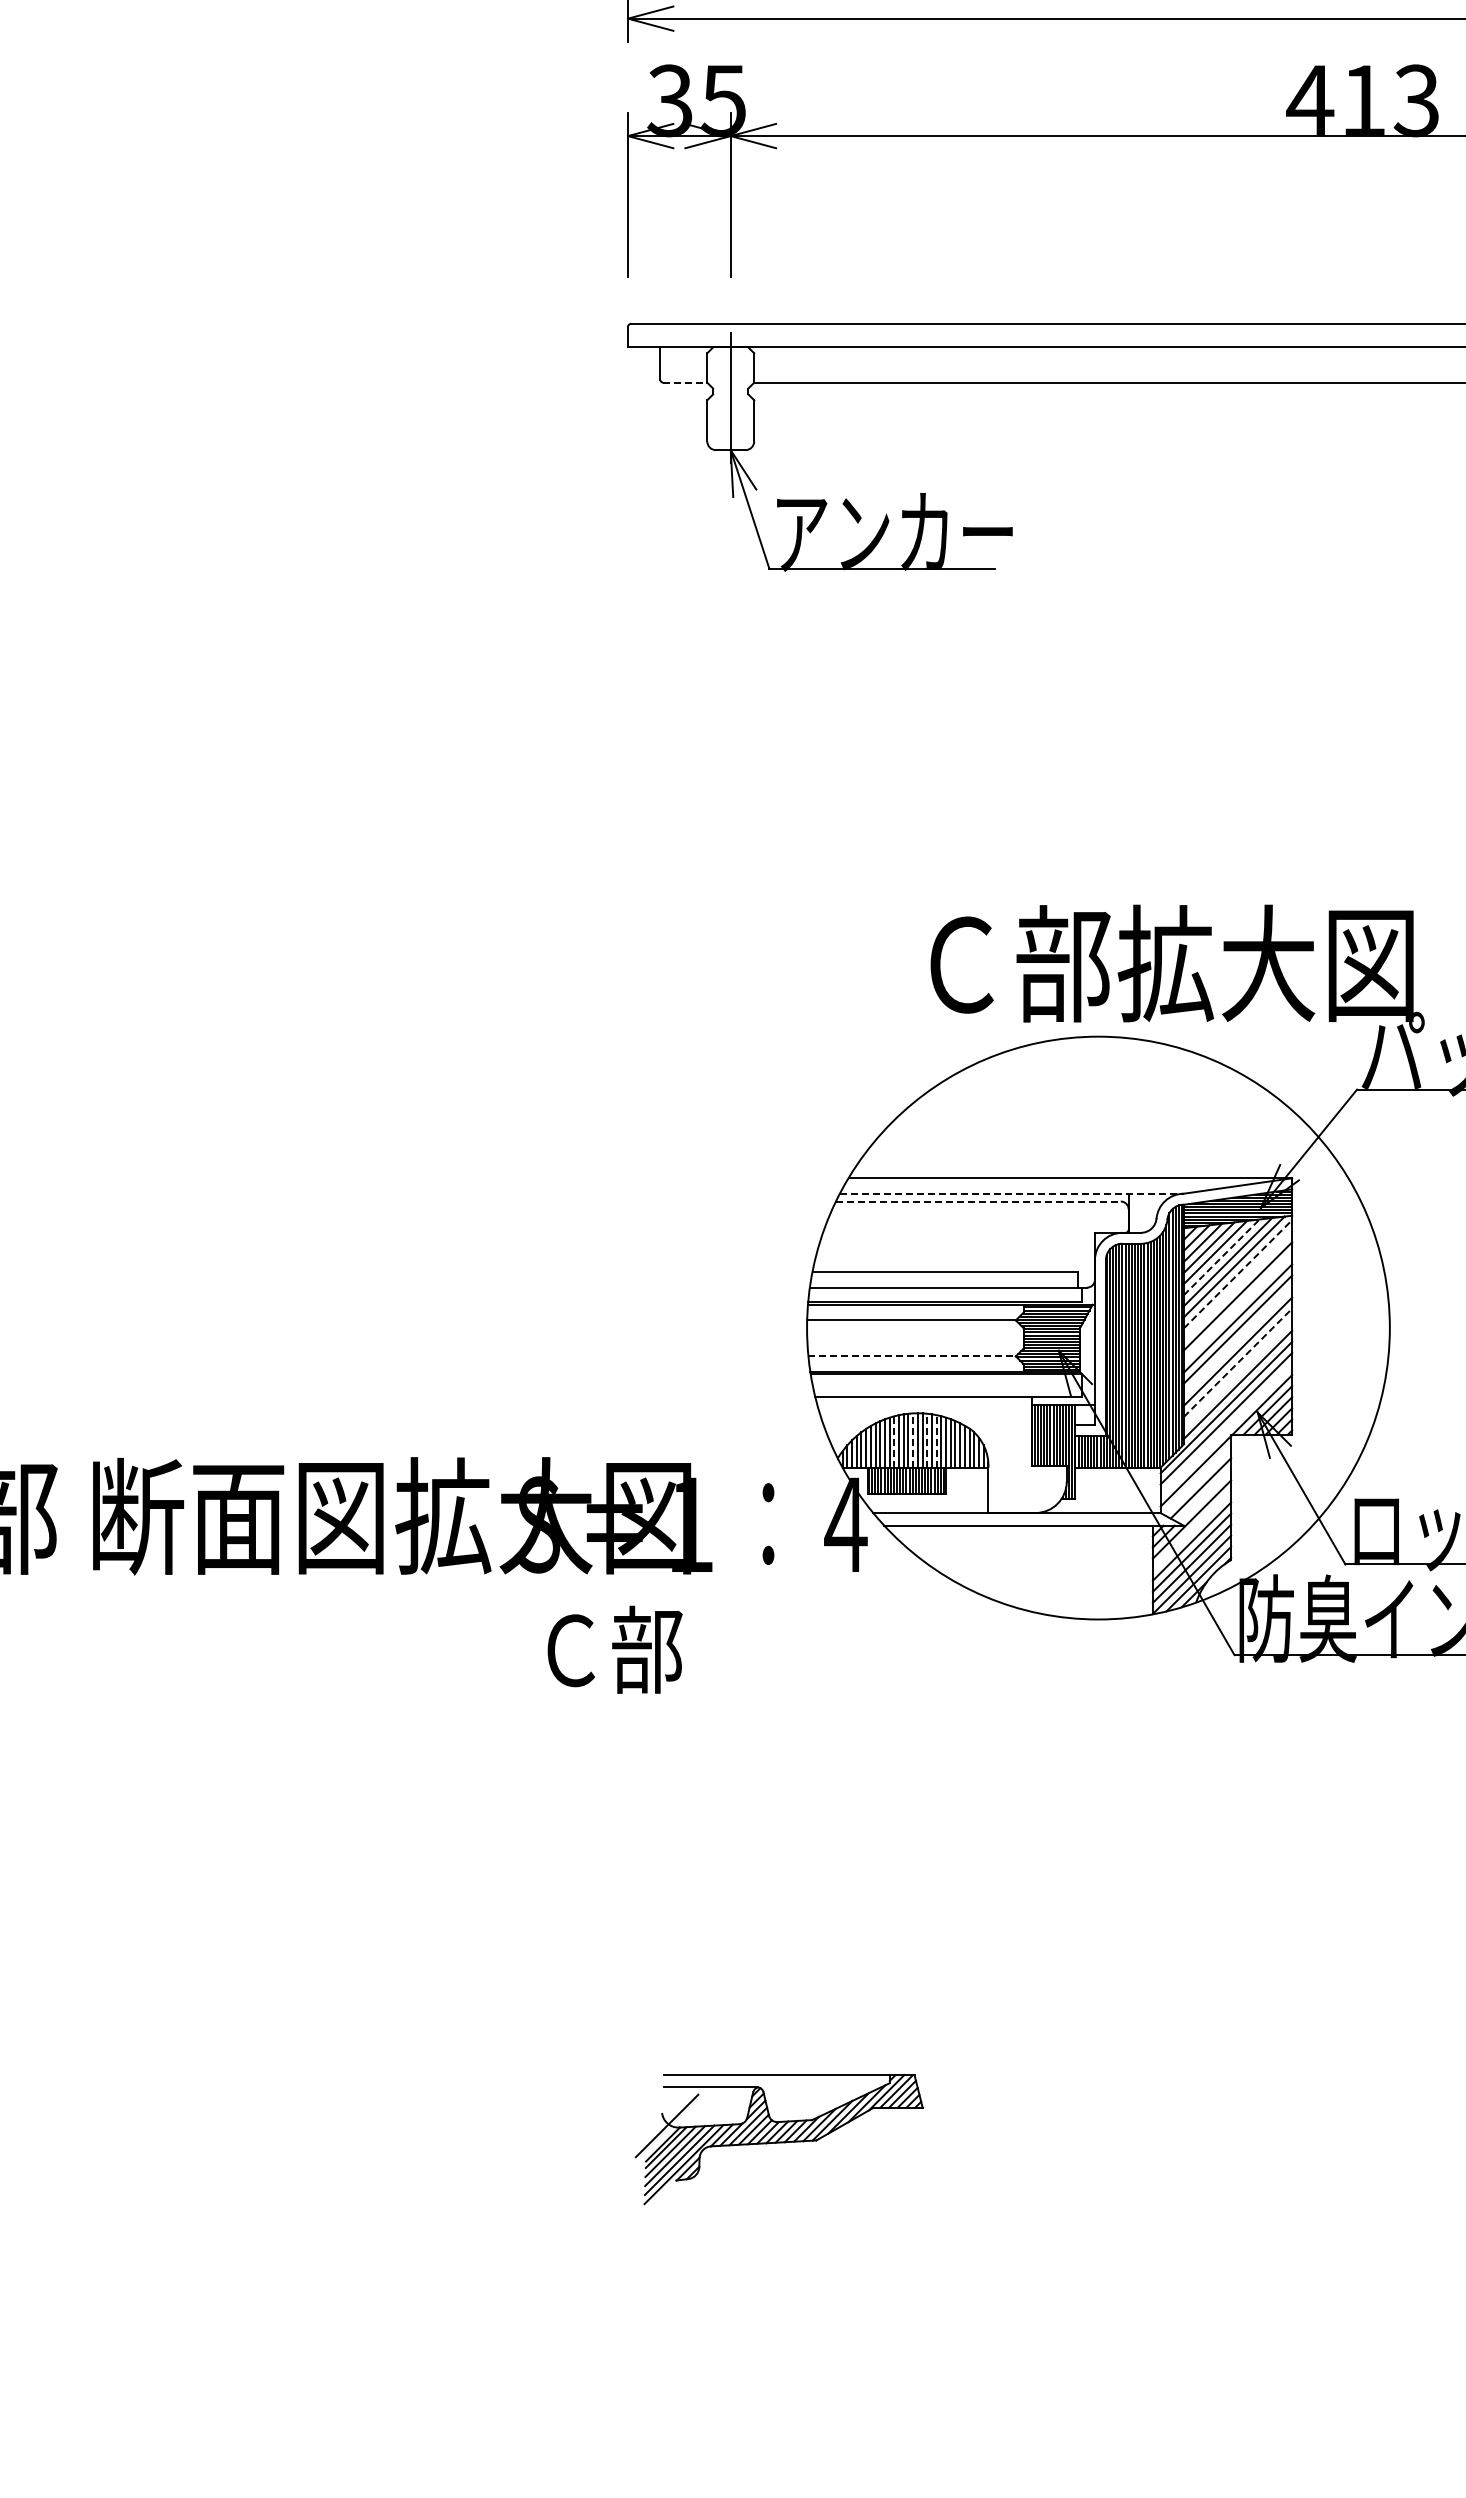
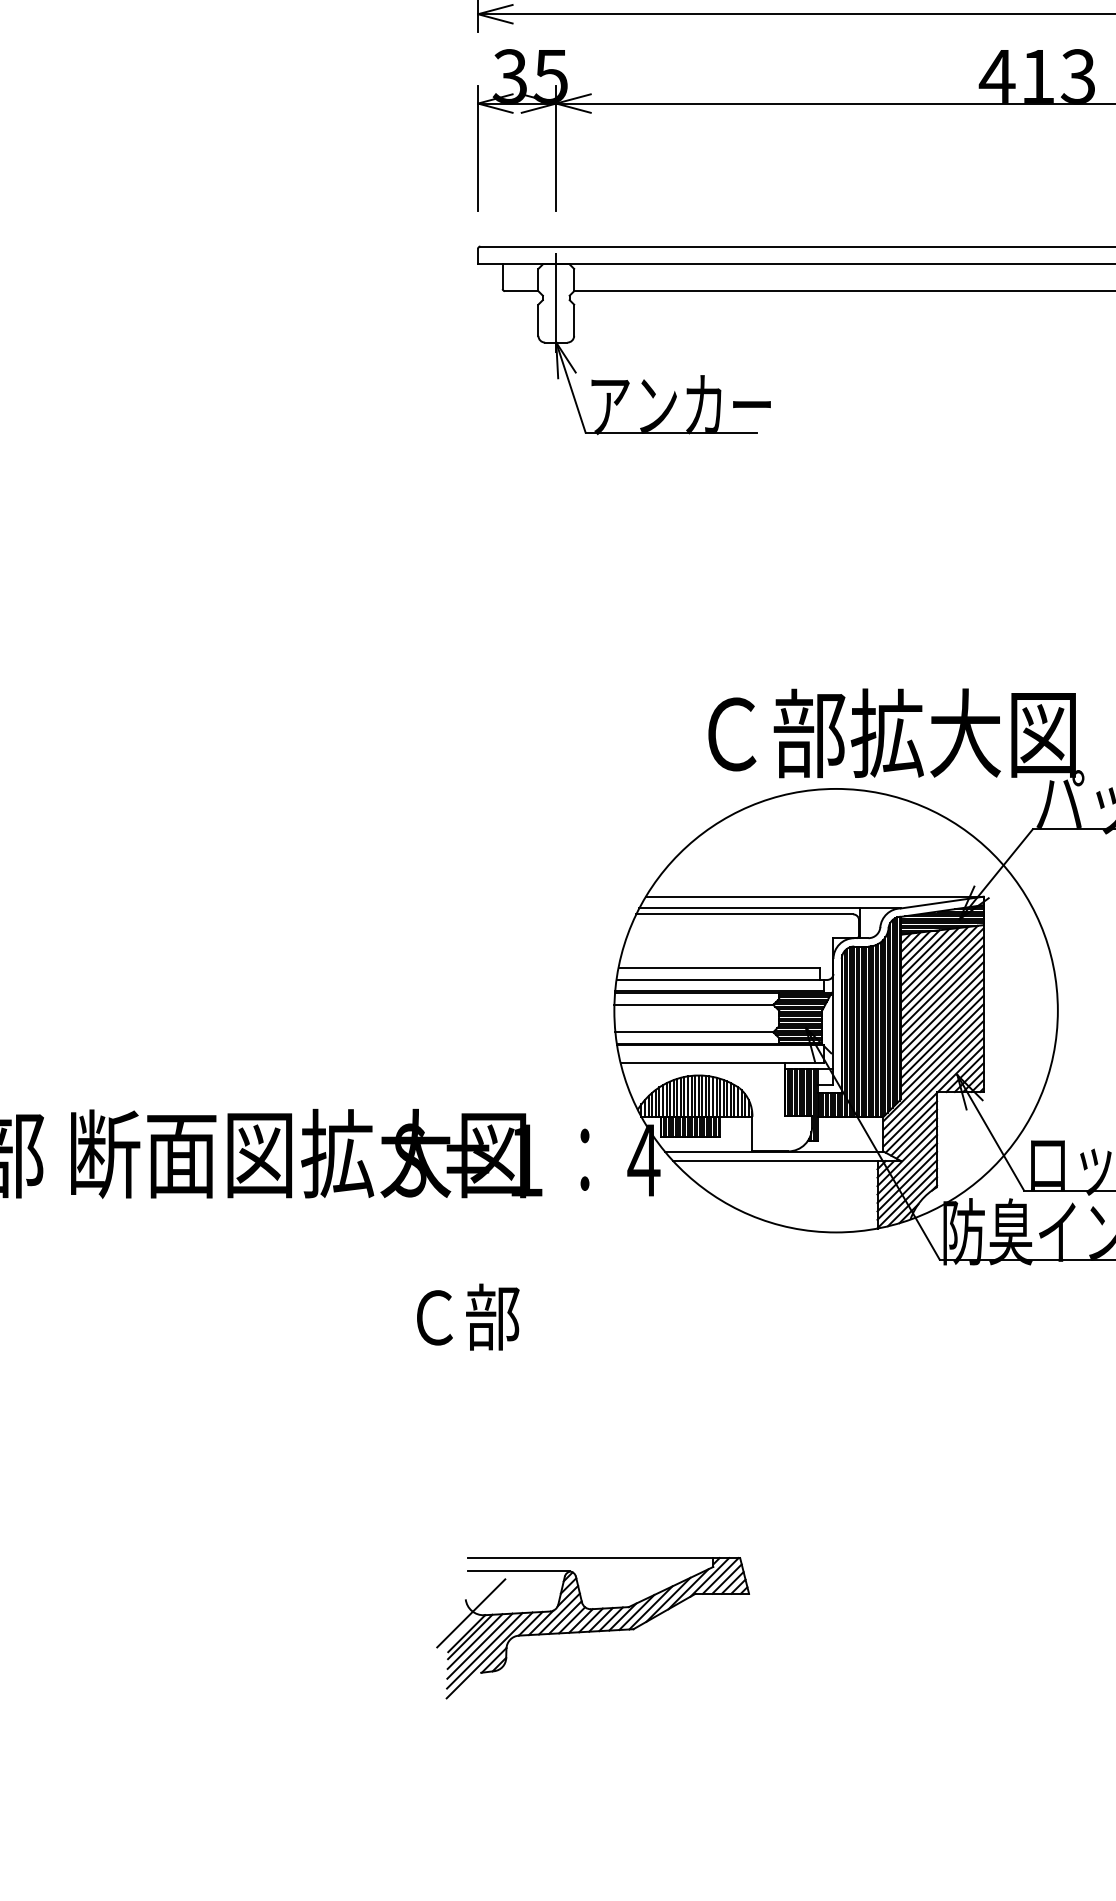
line: (685, 382) -> (521, 291), dashed -> solid
line: (1011, 1193) -> (769, 908), dashed -> solid
line: (978, 1201) -> (744, 914), dashed -> solid
line: (1221, 1257) -> (929, 956), dashed -> solid
line: (1238, 1274) -> (942, 969), dashed -> solid
line: (1237, 1285) -> (941, 978), added
line: (1237, 1307) -> (941, 995), added
line: (1237, 1340) -> (941, 1020), added
line: (912, 1356) -> (694, 1032), dashed -> solid
line: (1238, 1362) -> (942, 1036), dashed -> solid
line: (1237, 1373) -> (941, 1045), added
line: (1226, 1429) -> (933, 1087), added
line: (913, 1440) -> (695, 1096), dashed -> solid
line: (927, 1440) -> (706, 1096), dashed -> solid
line: (936, 1440) -> (712, 1096), dashed -> solid
line: (894, 1441) -> (680, 1096), dashed -> solid
line: (1197, 1480) -> (911, 1126), added
line: (1204, 1495) -> (916, 1138), added
line: (1191, 1530) -> (906, 1164), added
text: (614, 1649) -> (467, 1316), moved
part: (779, 2139) -> (593, 1628), size x1.43

